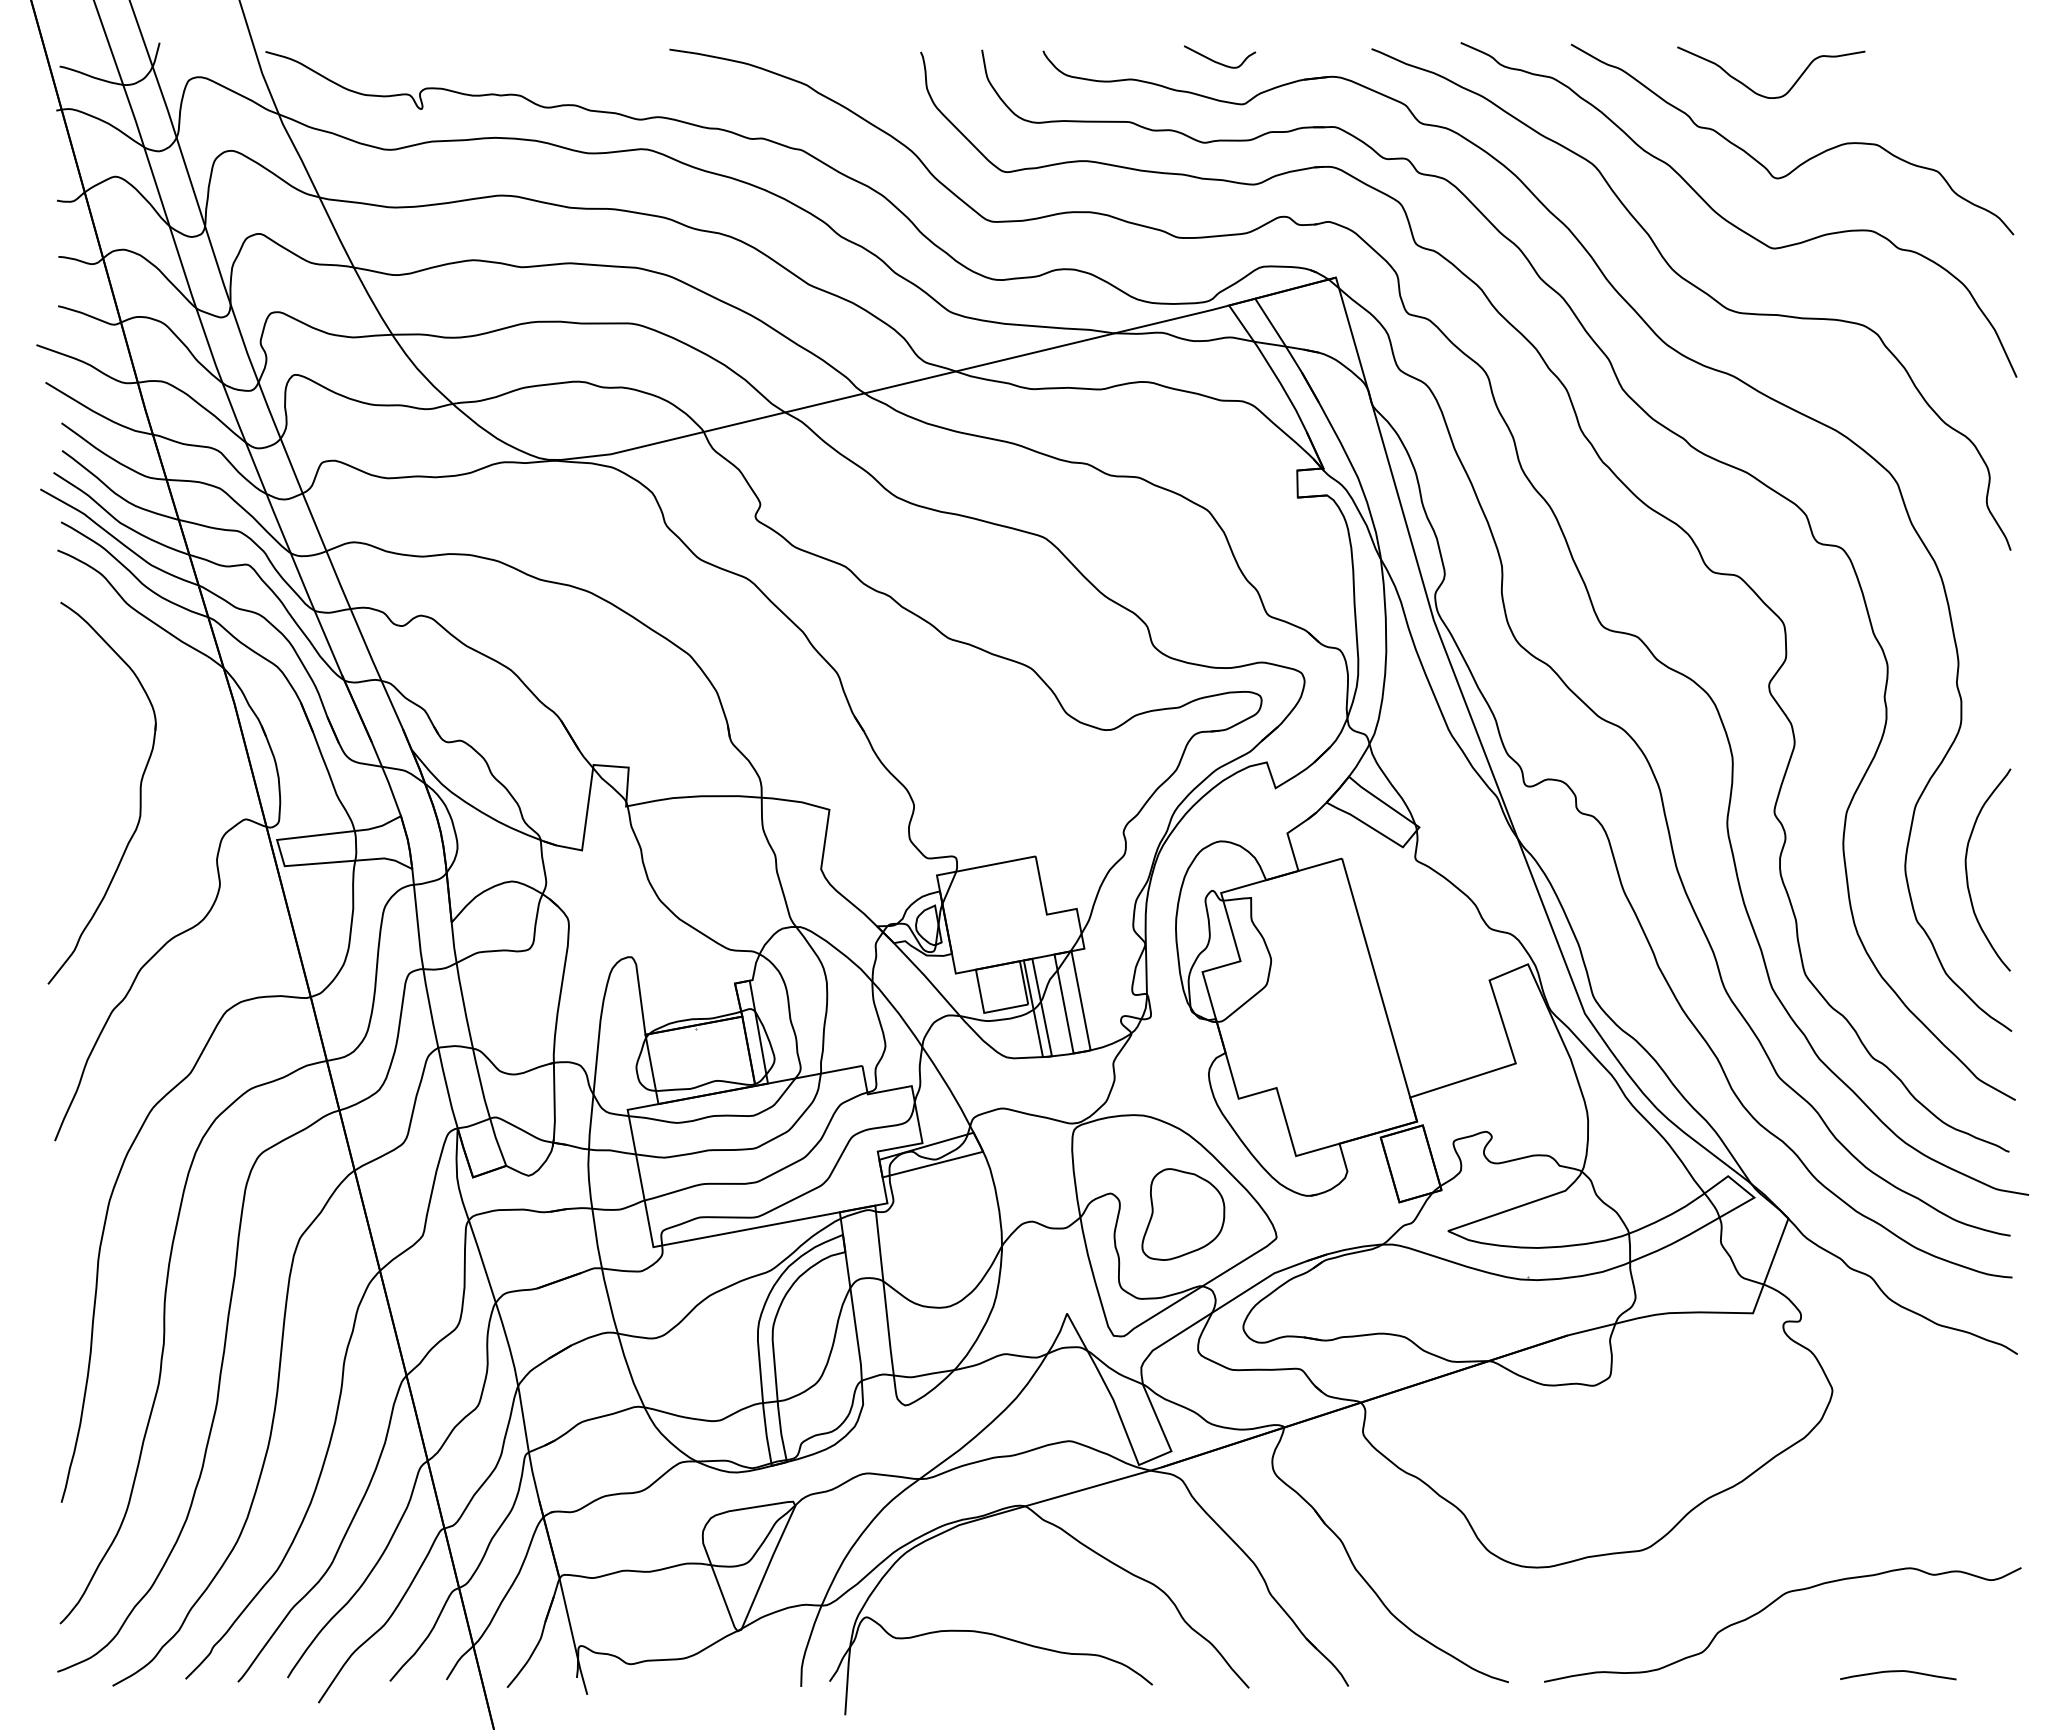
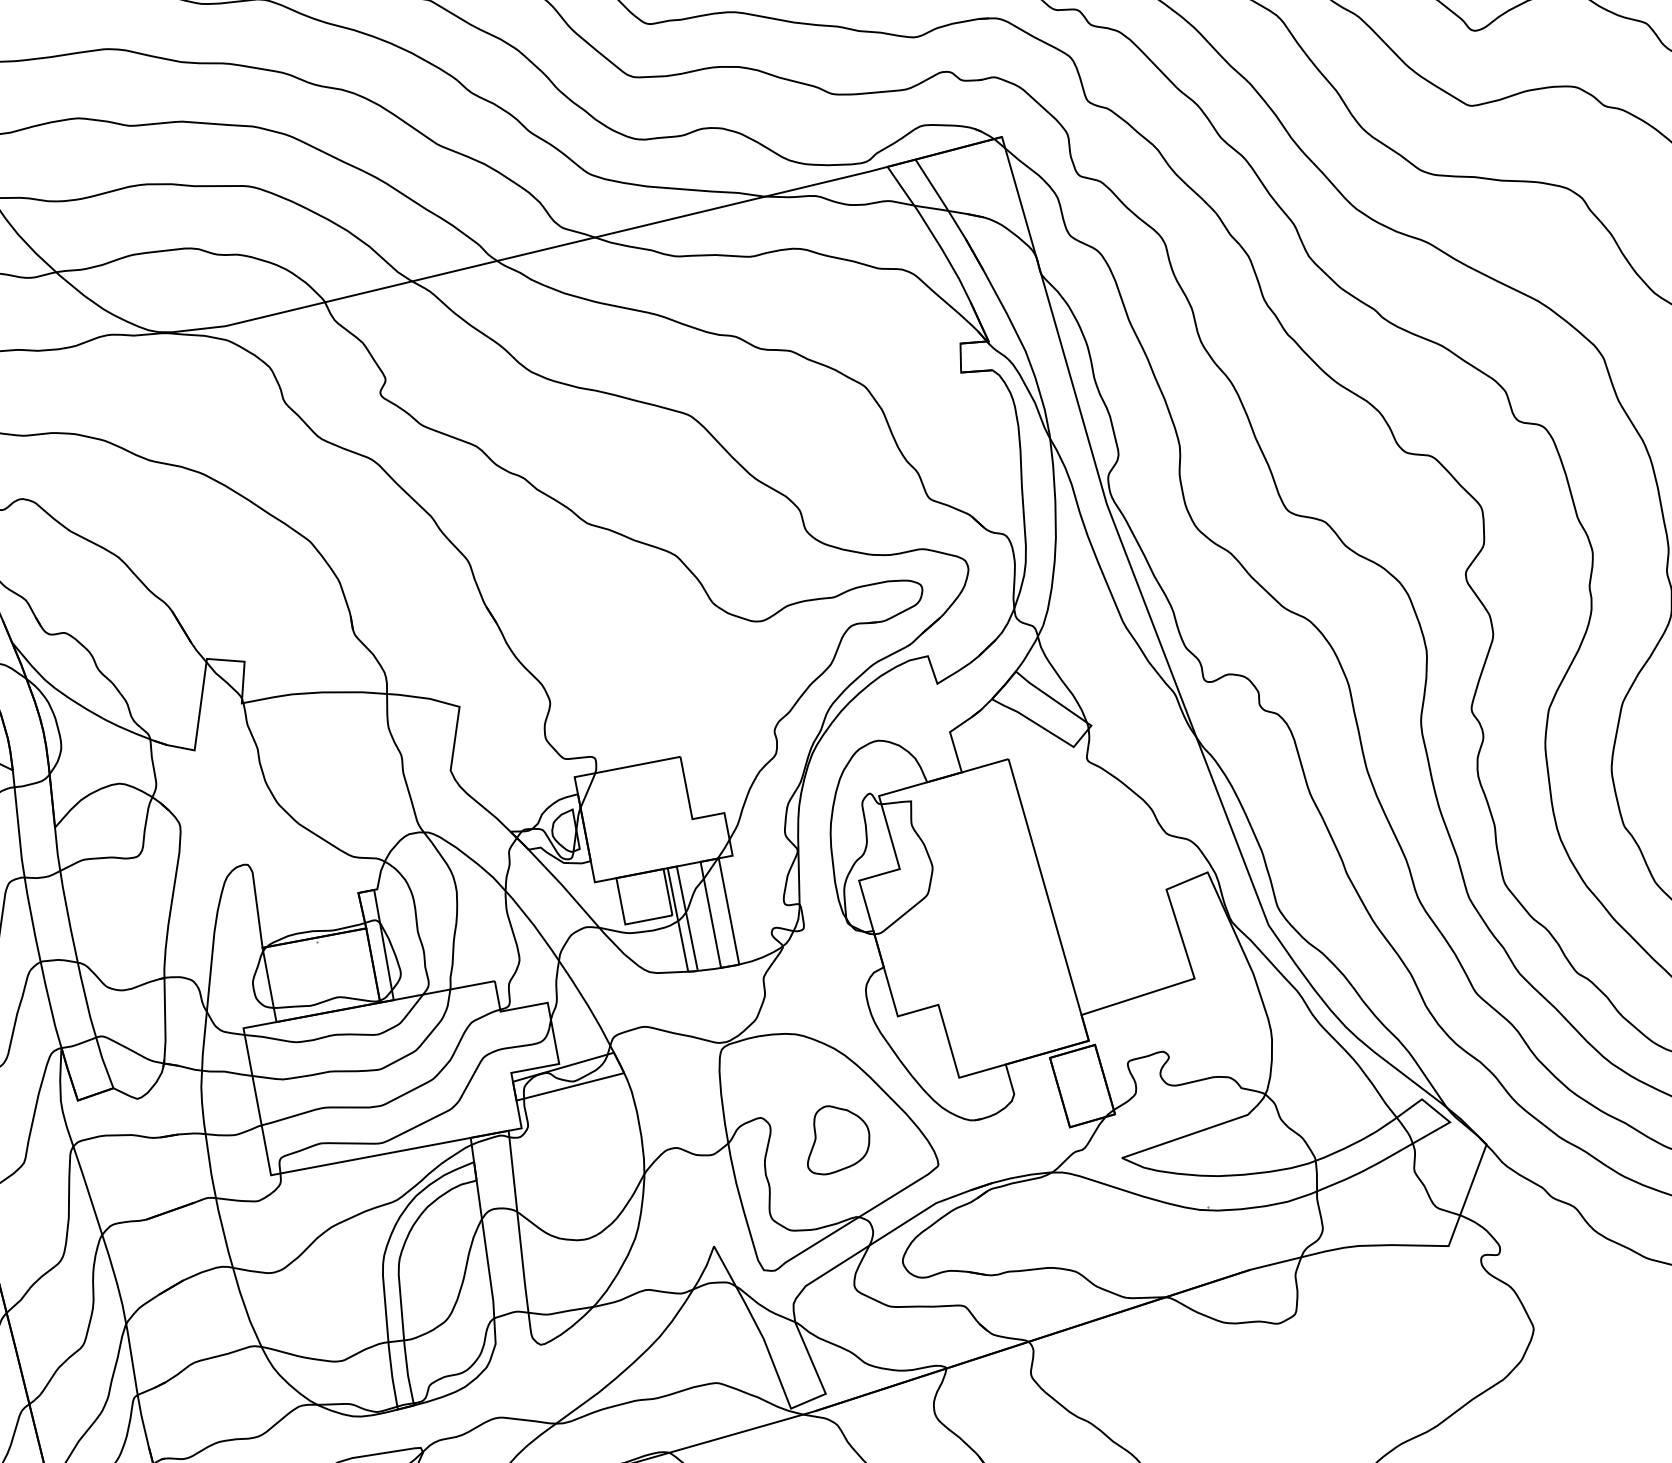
part: (1183, 1214) -> (838, 1140), size x0.7

